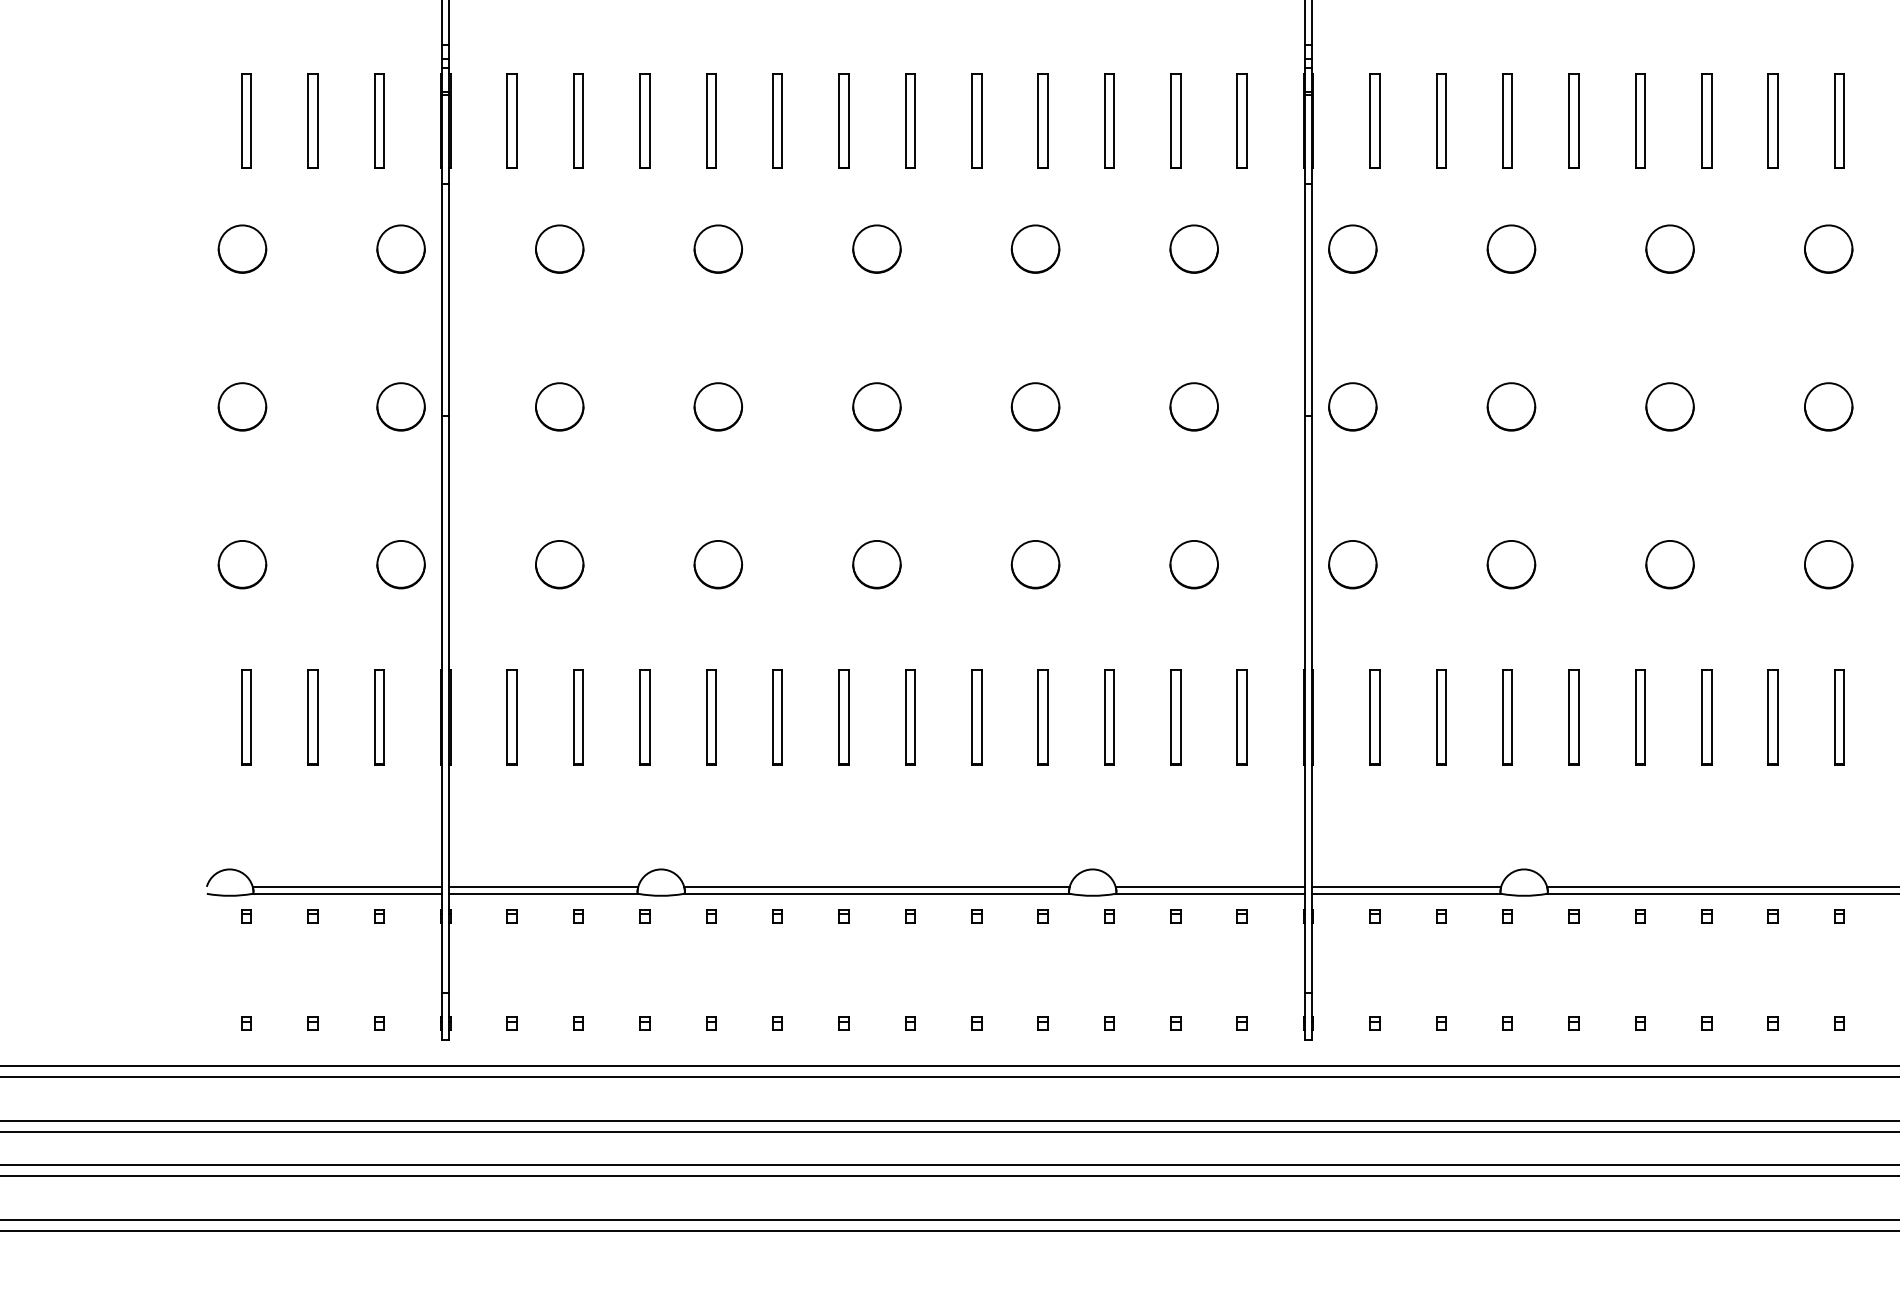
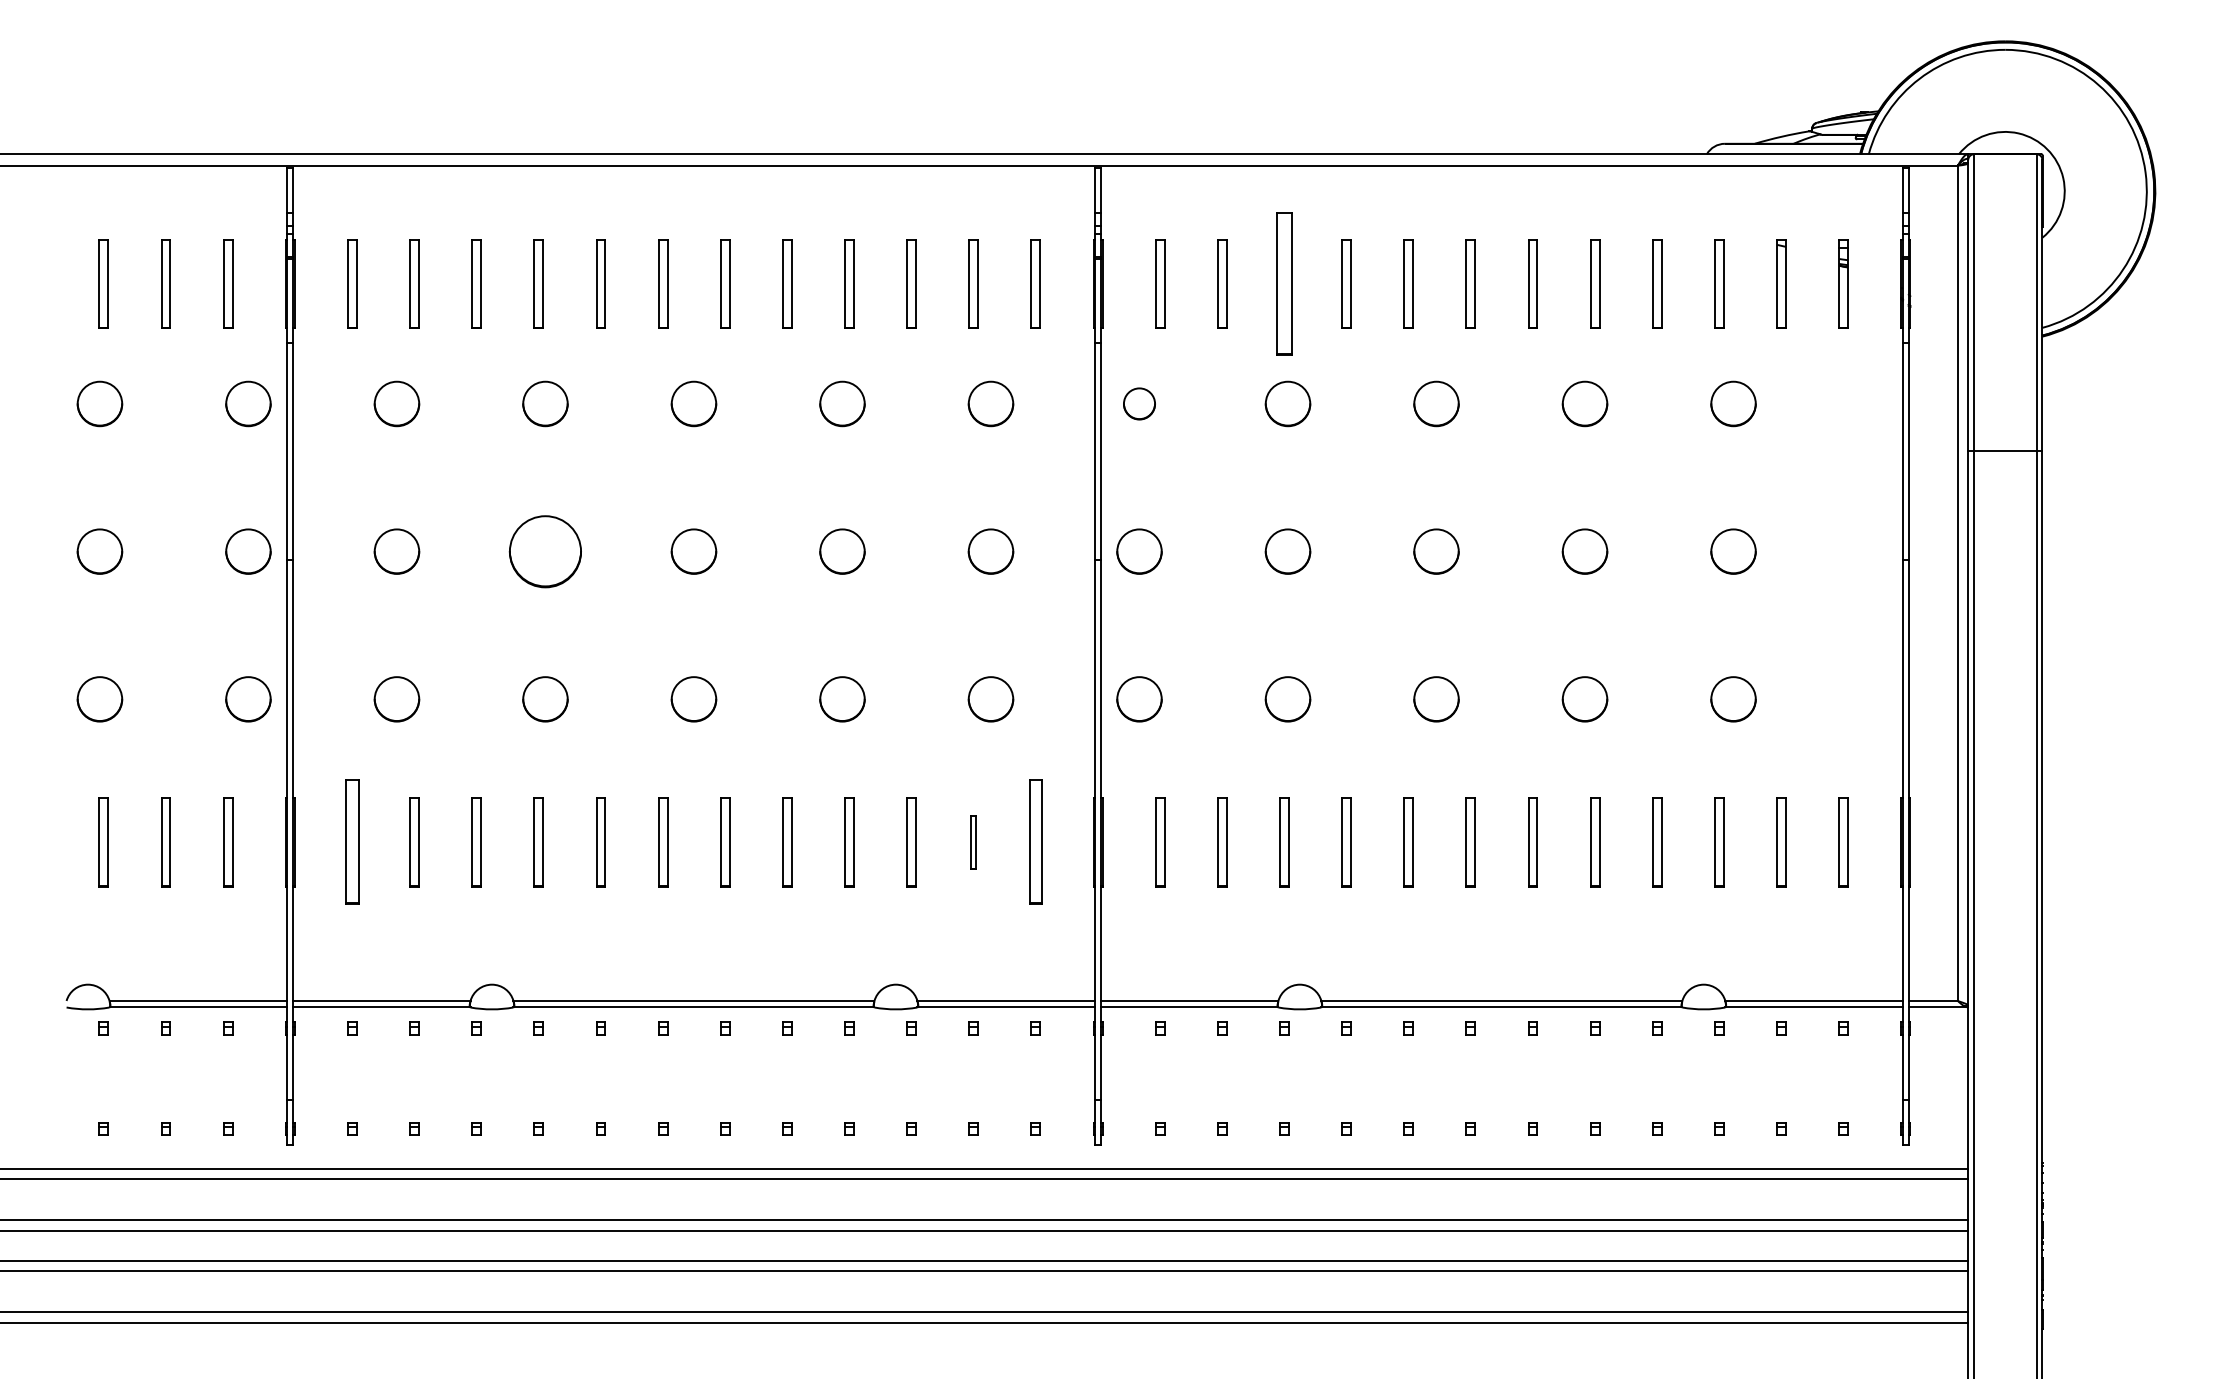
part: (1507, 120) -> (1284, 283), size x1.6
part: (1352, 248) -> (1139, 403), size x0.7
circle: (718, 406) -> (545, 551), size x1.6
part: (512, 717) -> (352, 842), size x1.4
part: (1175, 717) -> (973, 842), size x0.6
part: (1241, 717) -> (1035, 842), size x1.4

